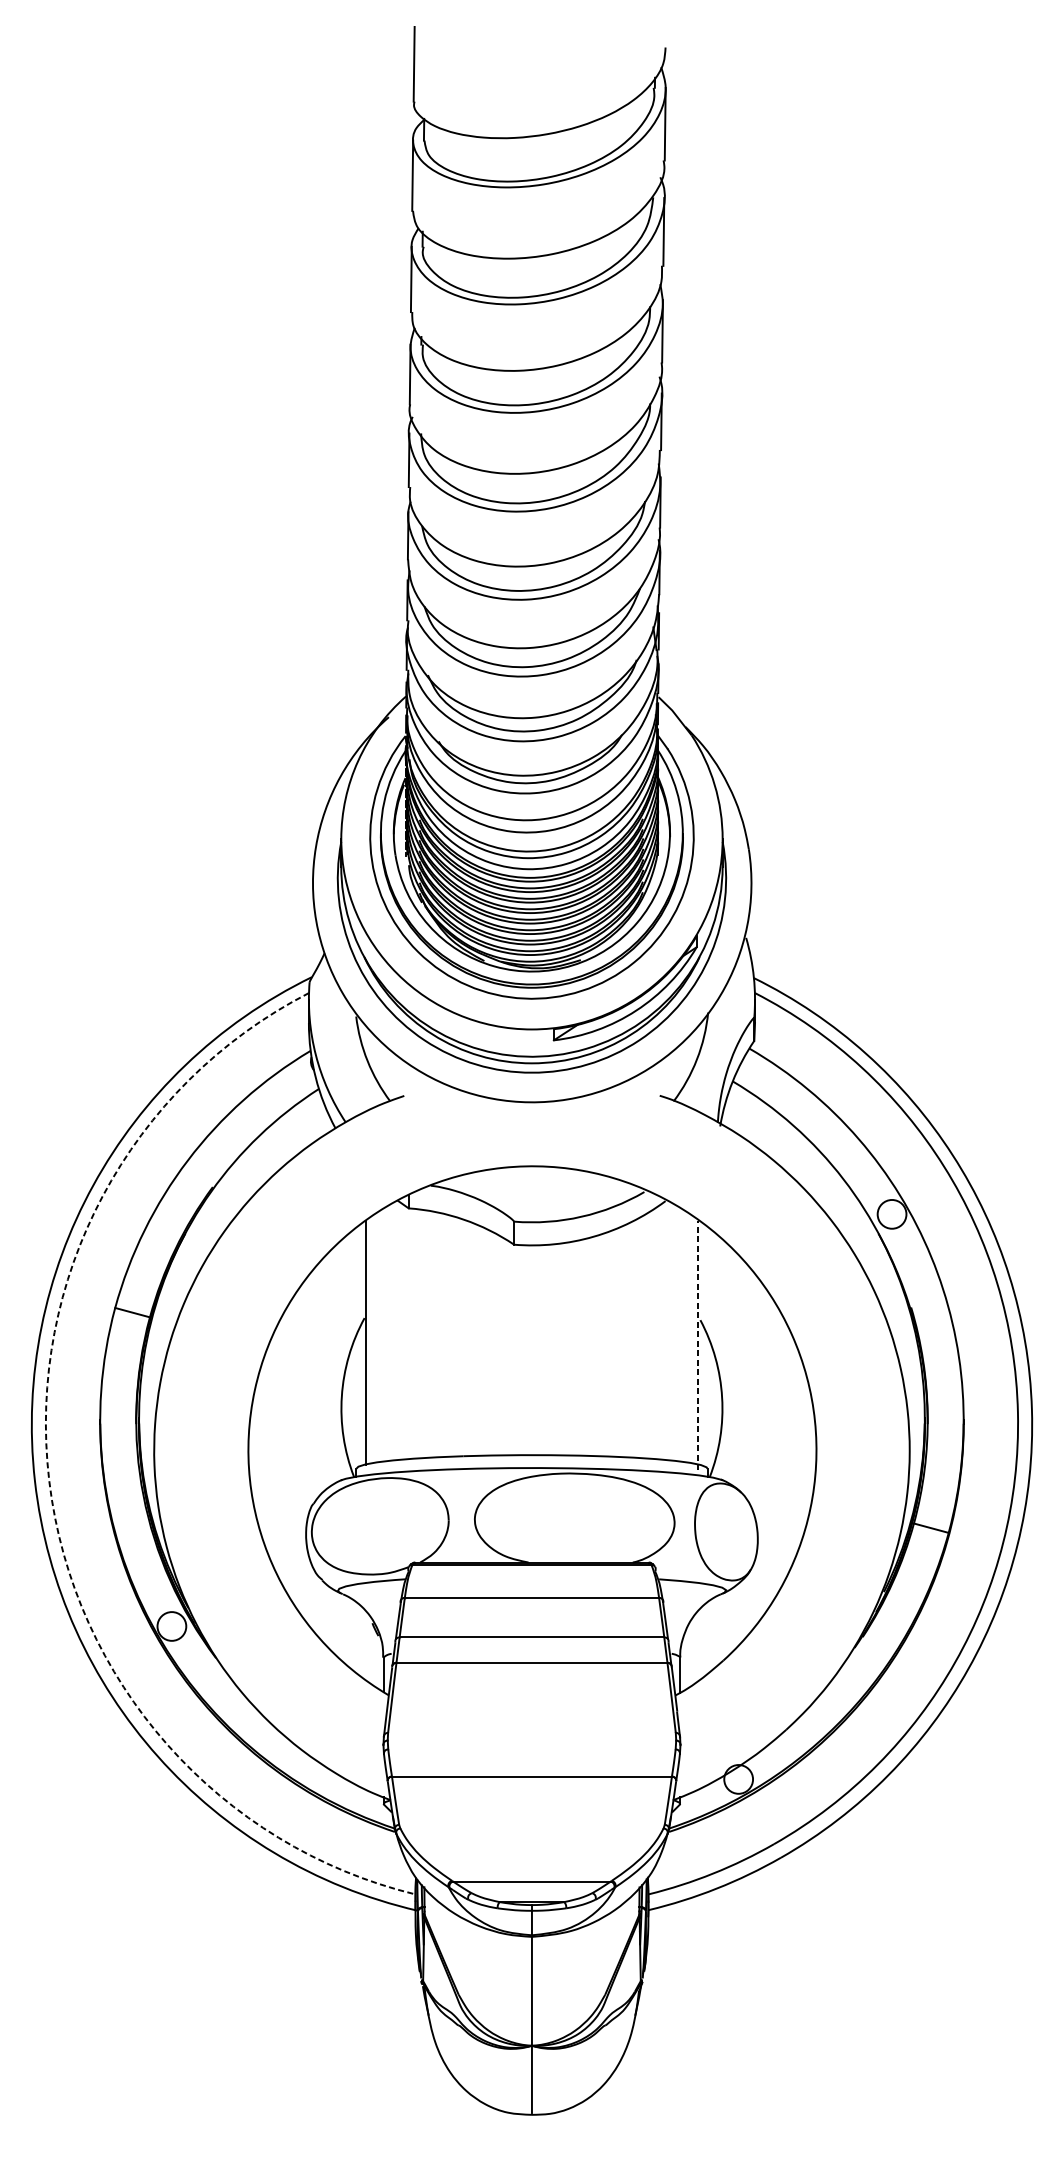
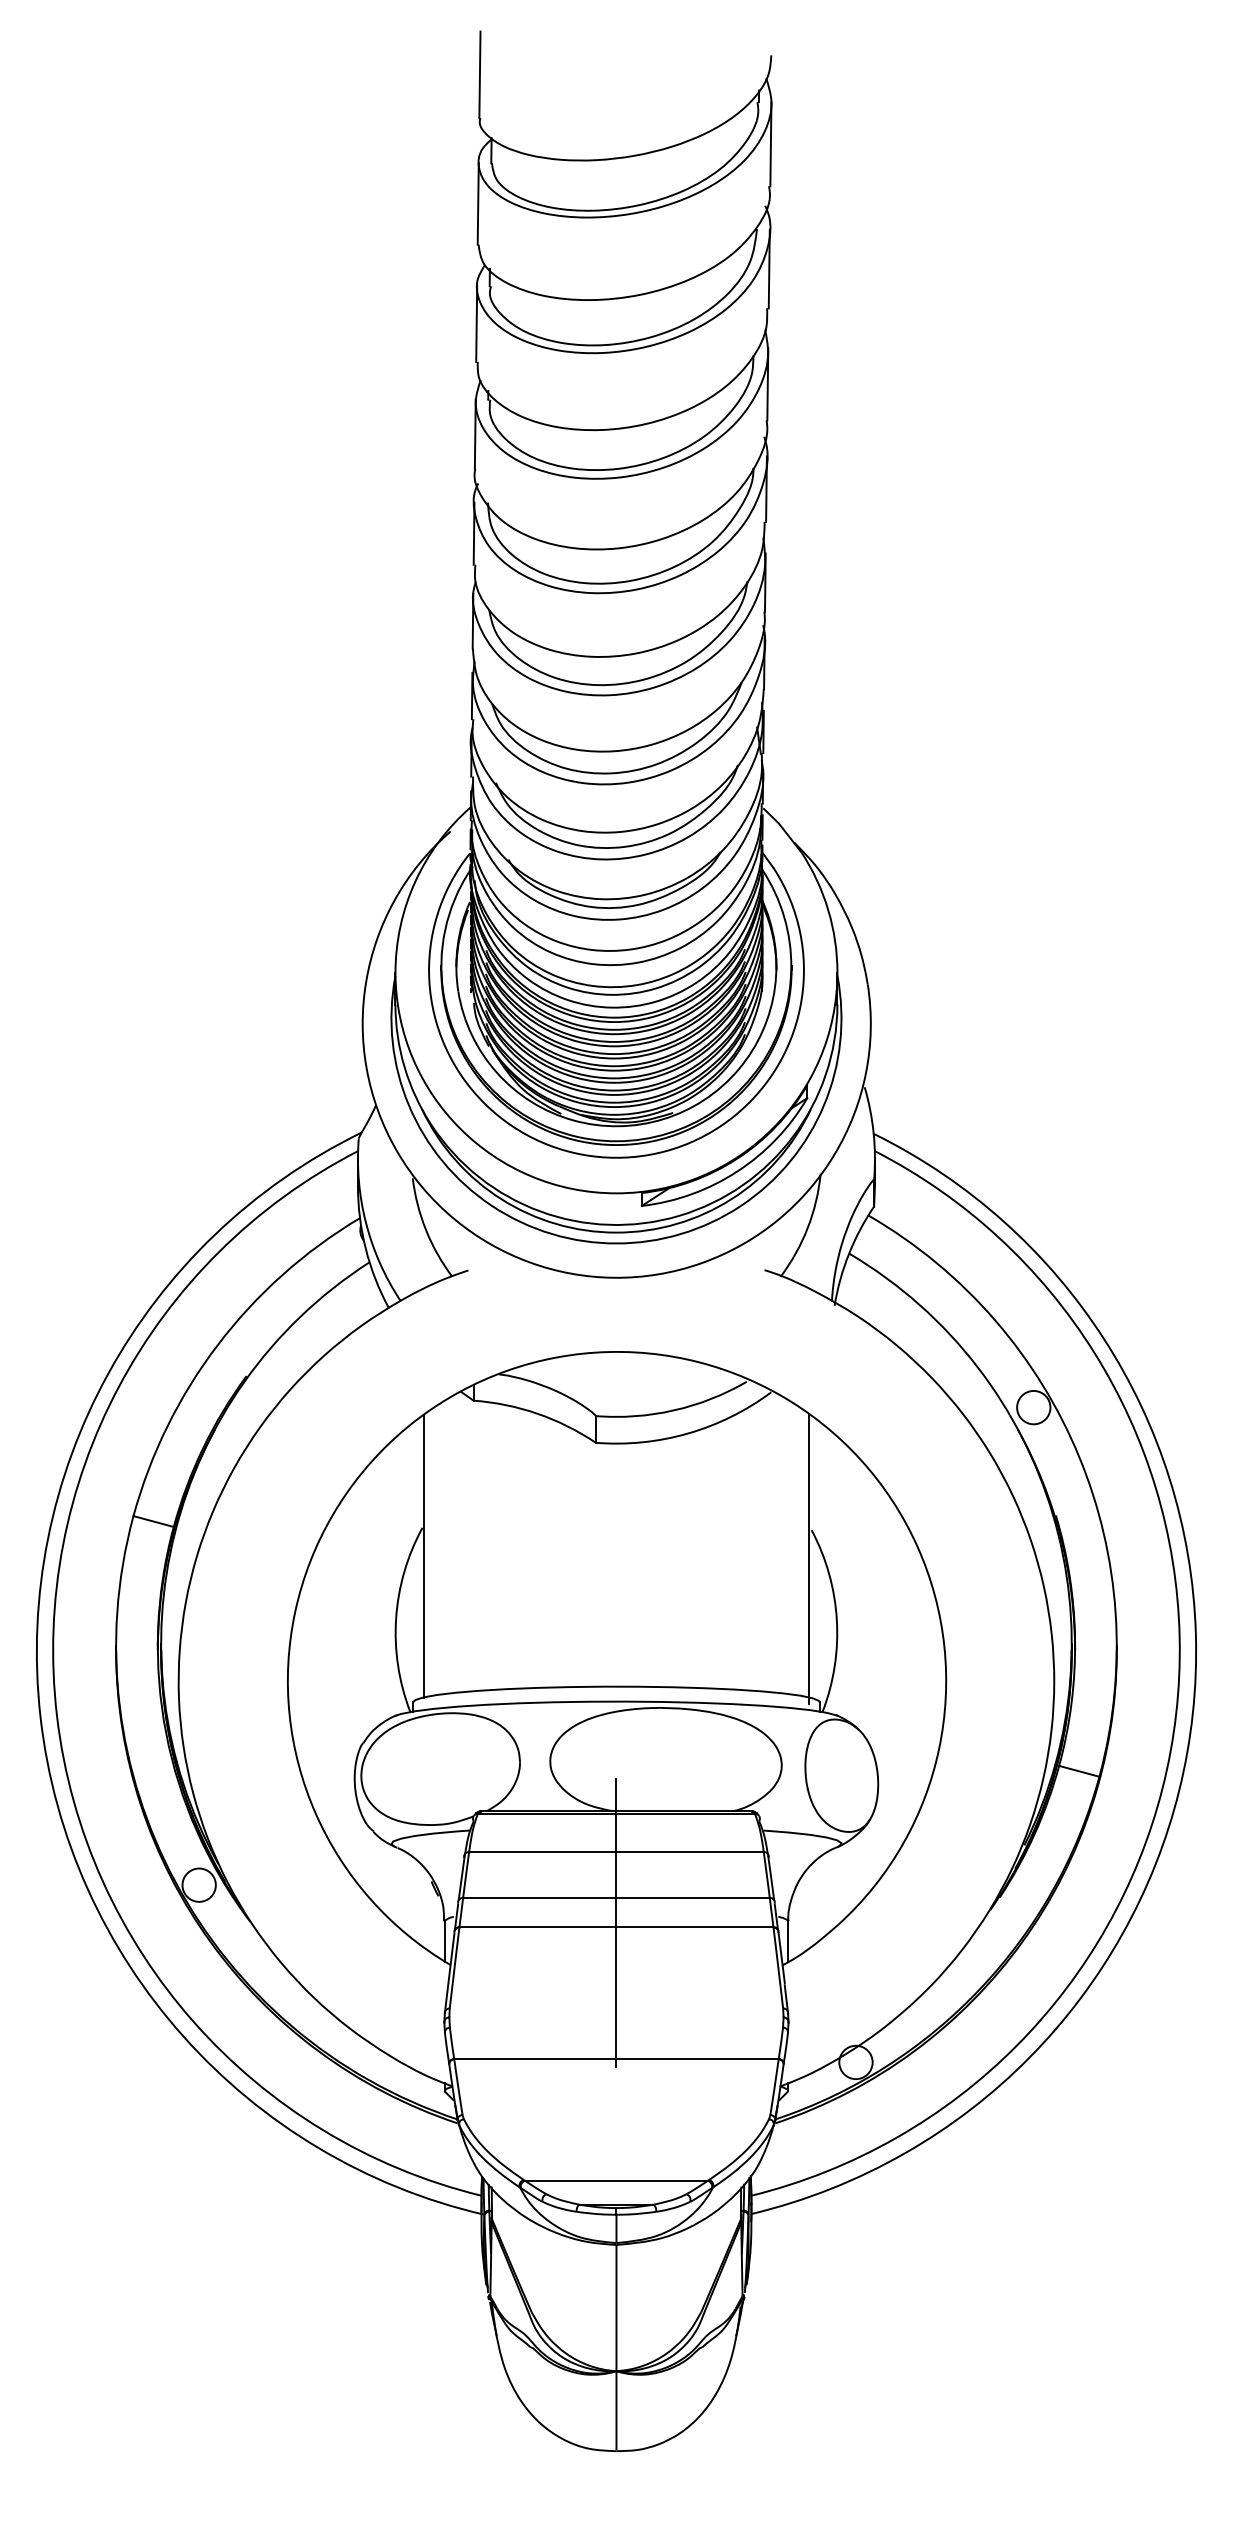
line: (698, 1345) -> (809, 1559), dashed -> solid
arc: (49, 1480) -> (57, 1716), dashed -> solid
line: (532, 1659) -> (616, 1923), added

